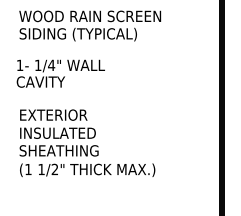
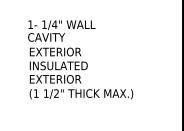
text: (60, 73) -> (61, 30), moved
text: (58, 150) -> (59, 79), SHEATHING -> EXTERIOR

